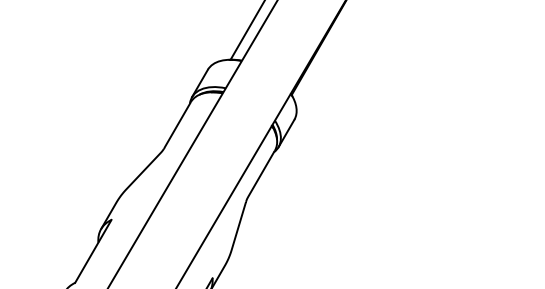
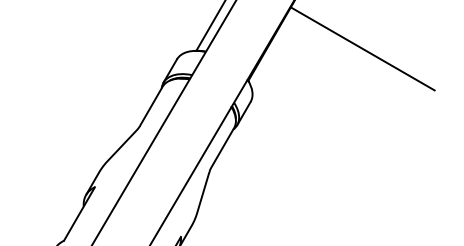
line: (425, 57) -> (362, 48), added

